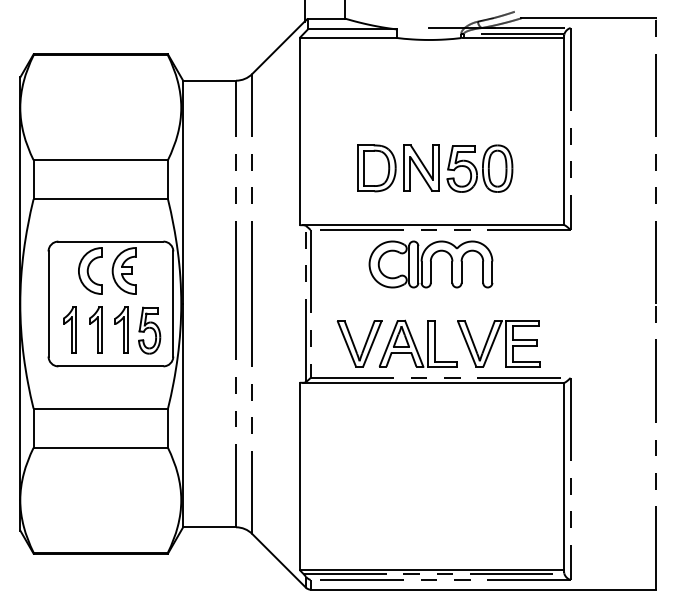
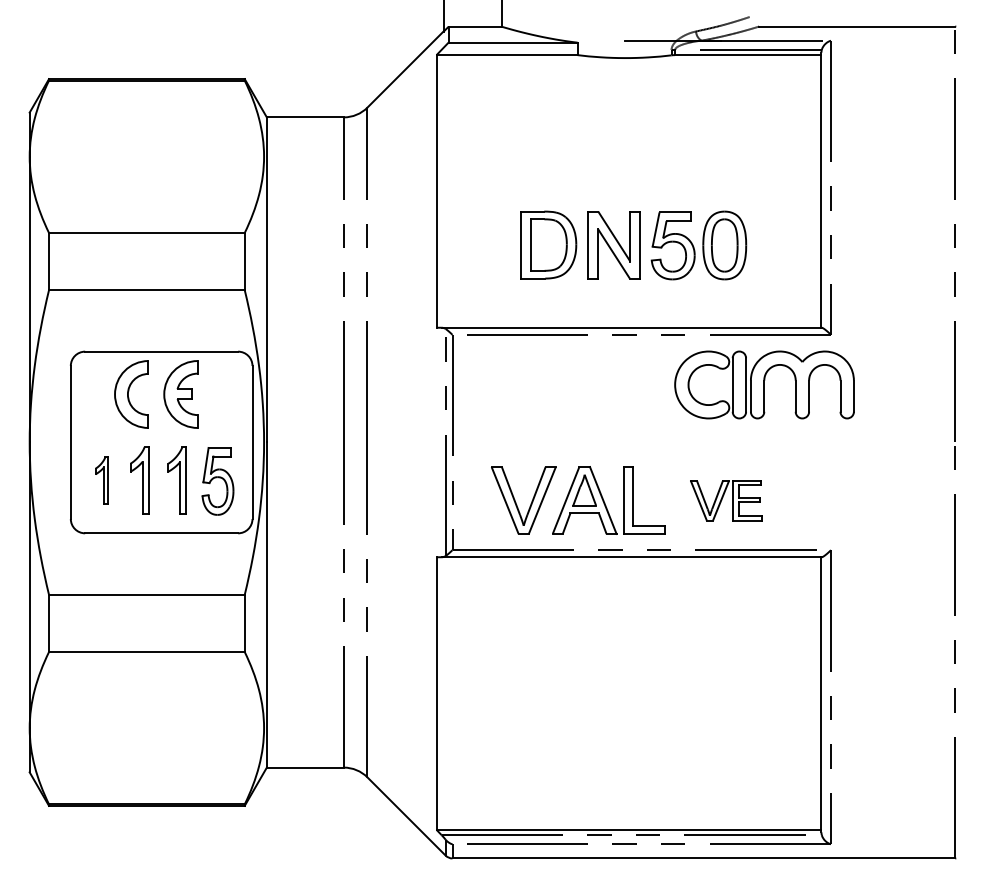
part: (430, 264) -> (763, 384), moved
part: (69, 329) -> (101, 479), size x0.7
part: (498, 343) -> (725, 500), size x0.6

